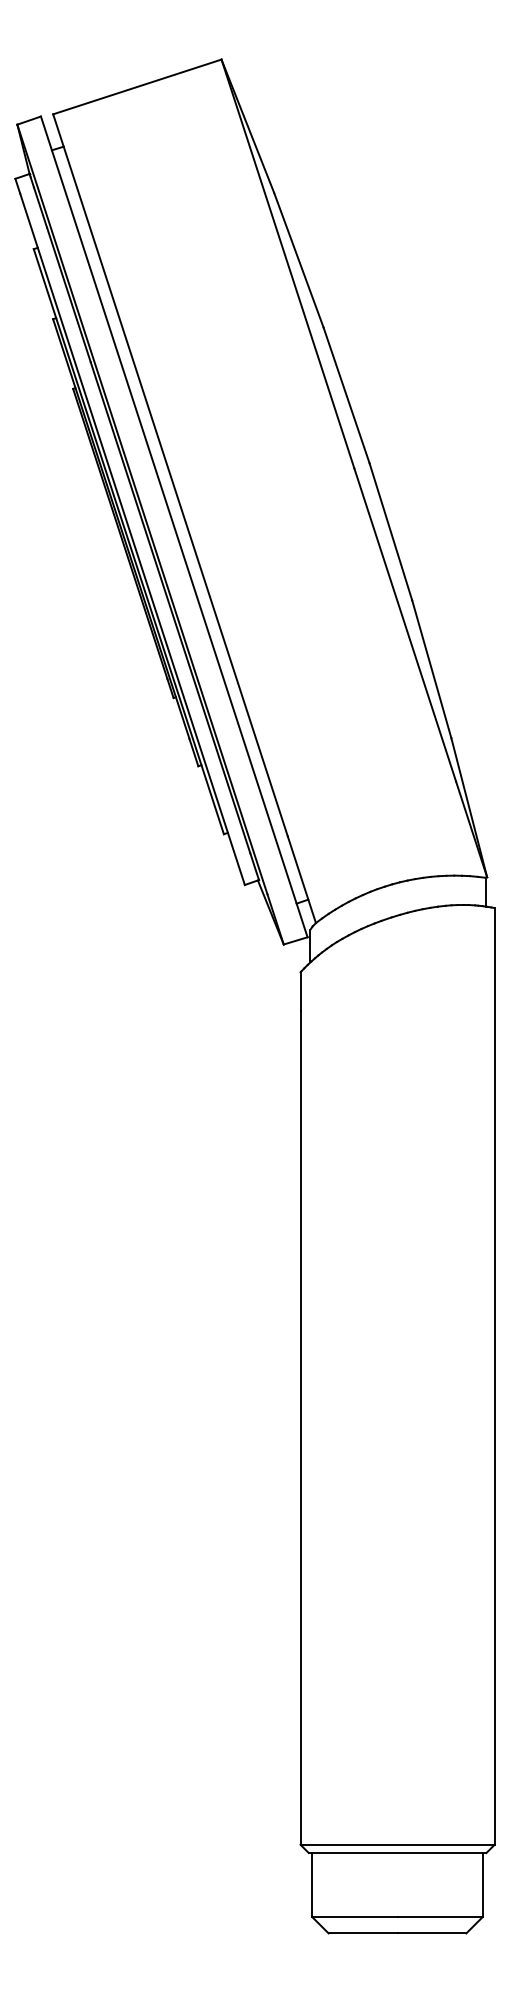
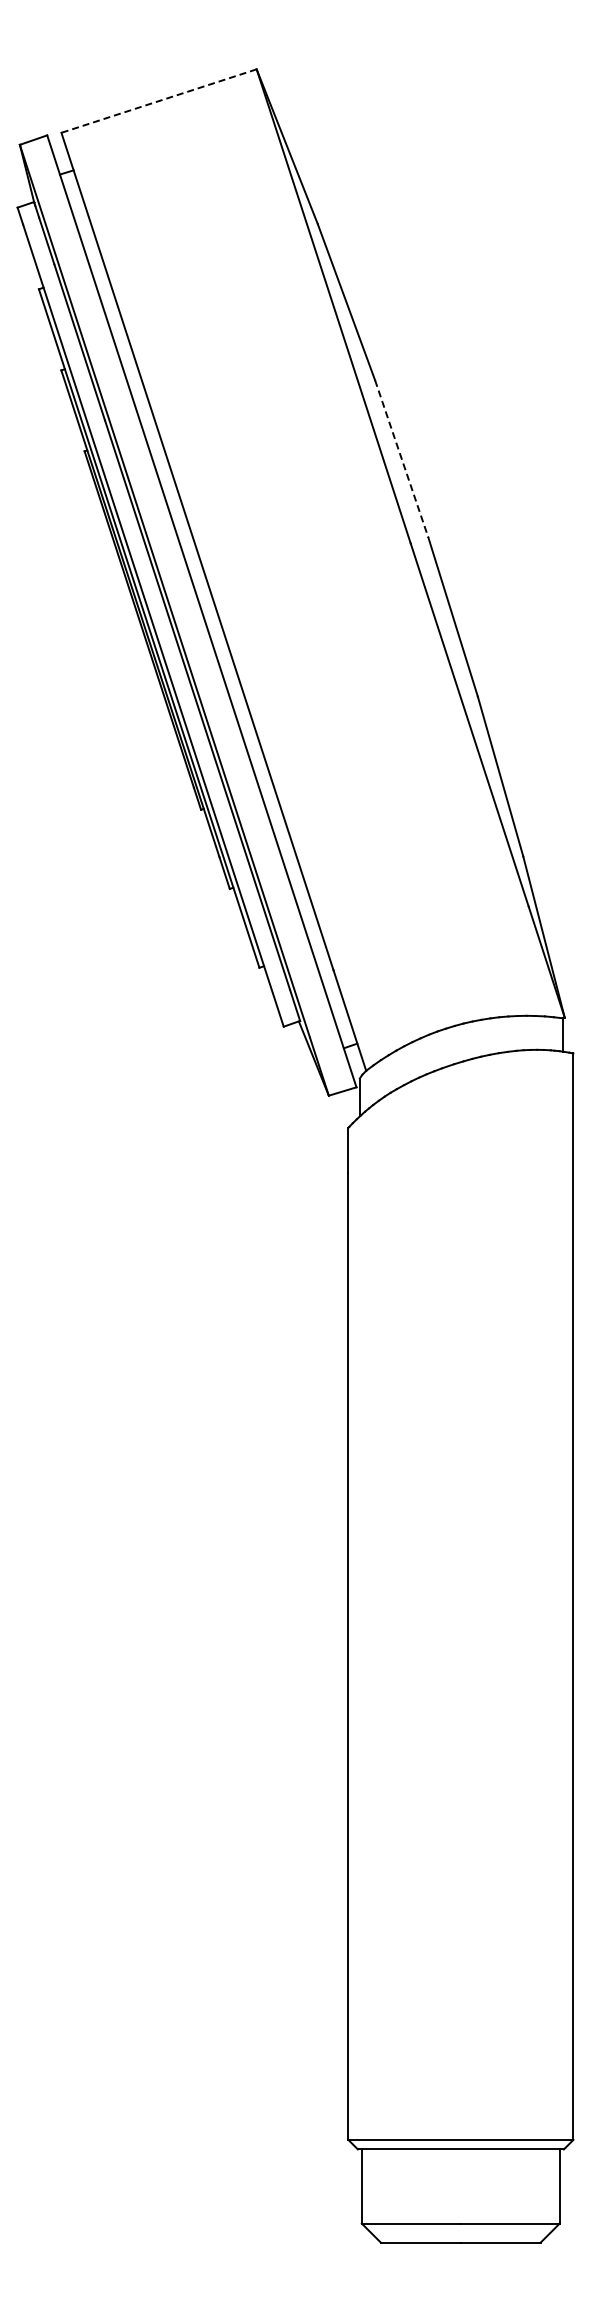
line: (137, 87) -> (159, 101), solid -> dashed
line: (346, 395) -> (401, 459), solid -> dashed

